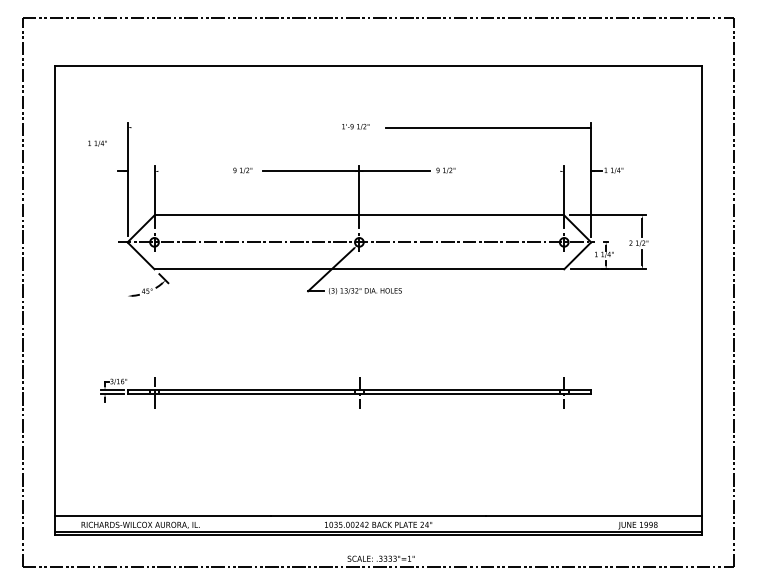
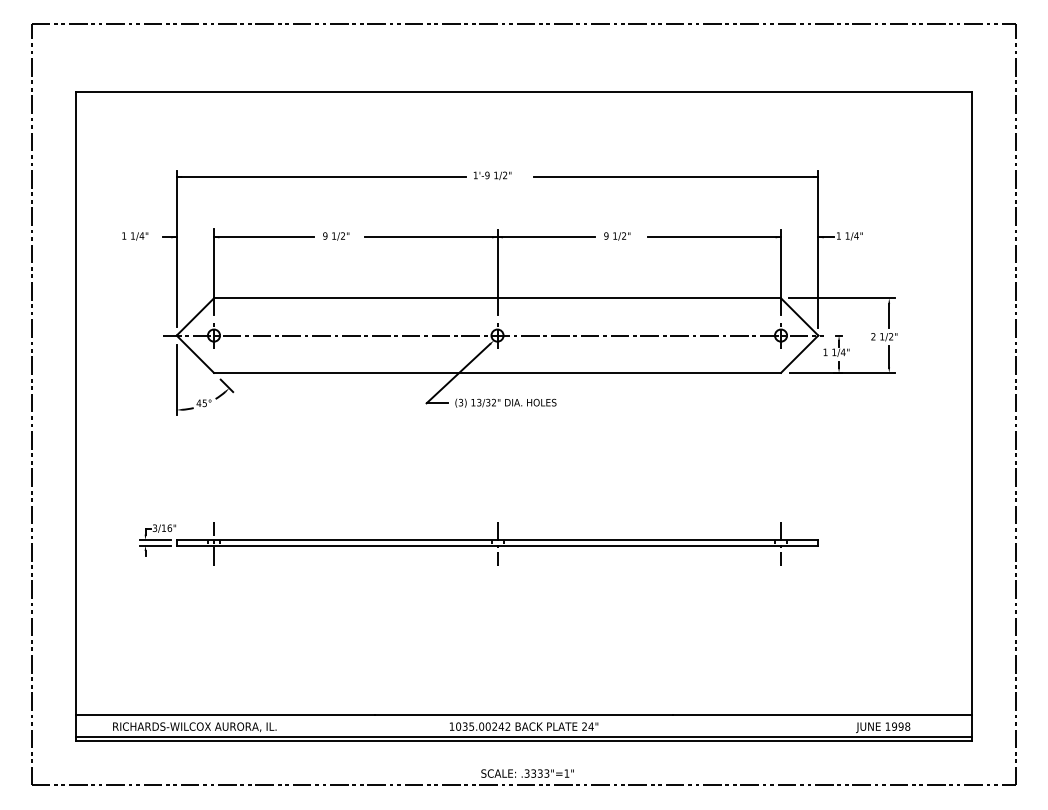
line: (231, 127) -> (320, 176), added
text: (97, 143) -> (135, 236), moved
line: (190, 171) -> (263, 237), added
line: (516, 171) -> (714, 237), added
line: (127, 274) -> (176, 380), added

